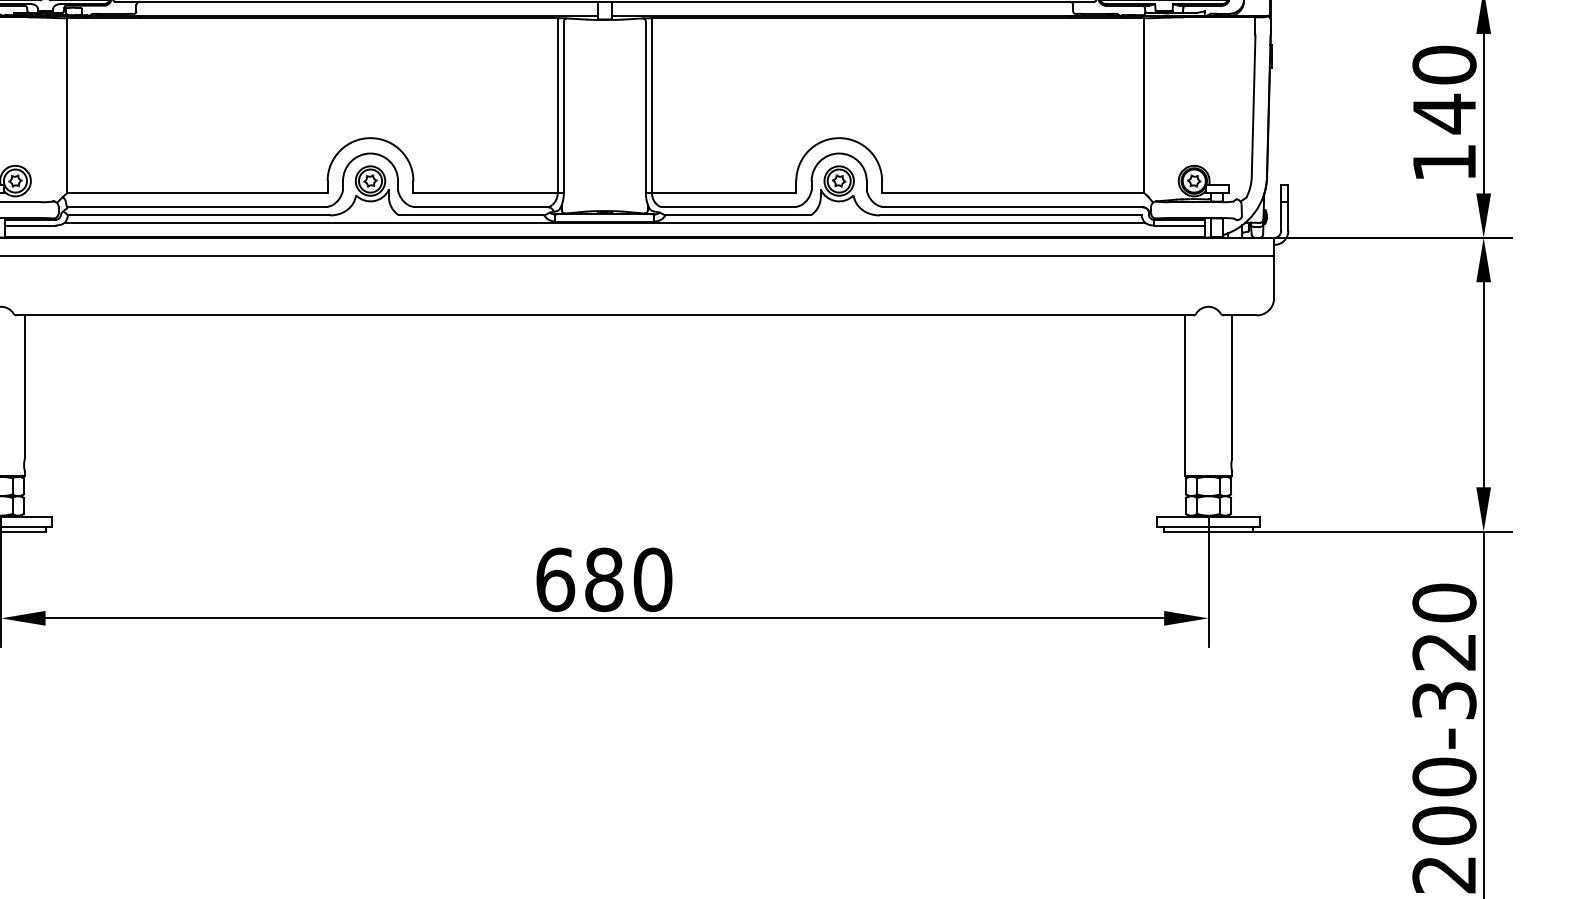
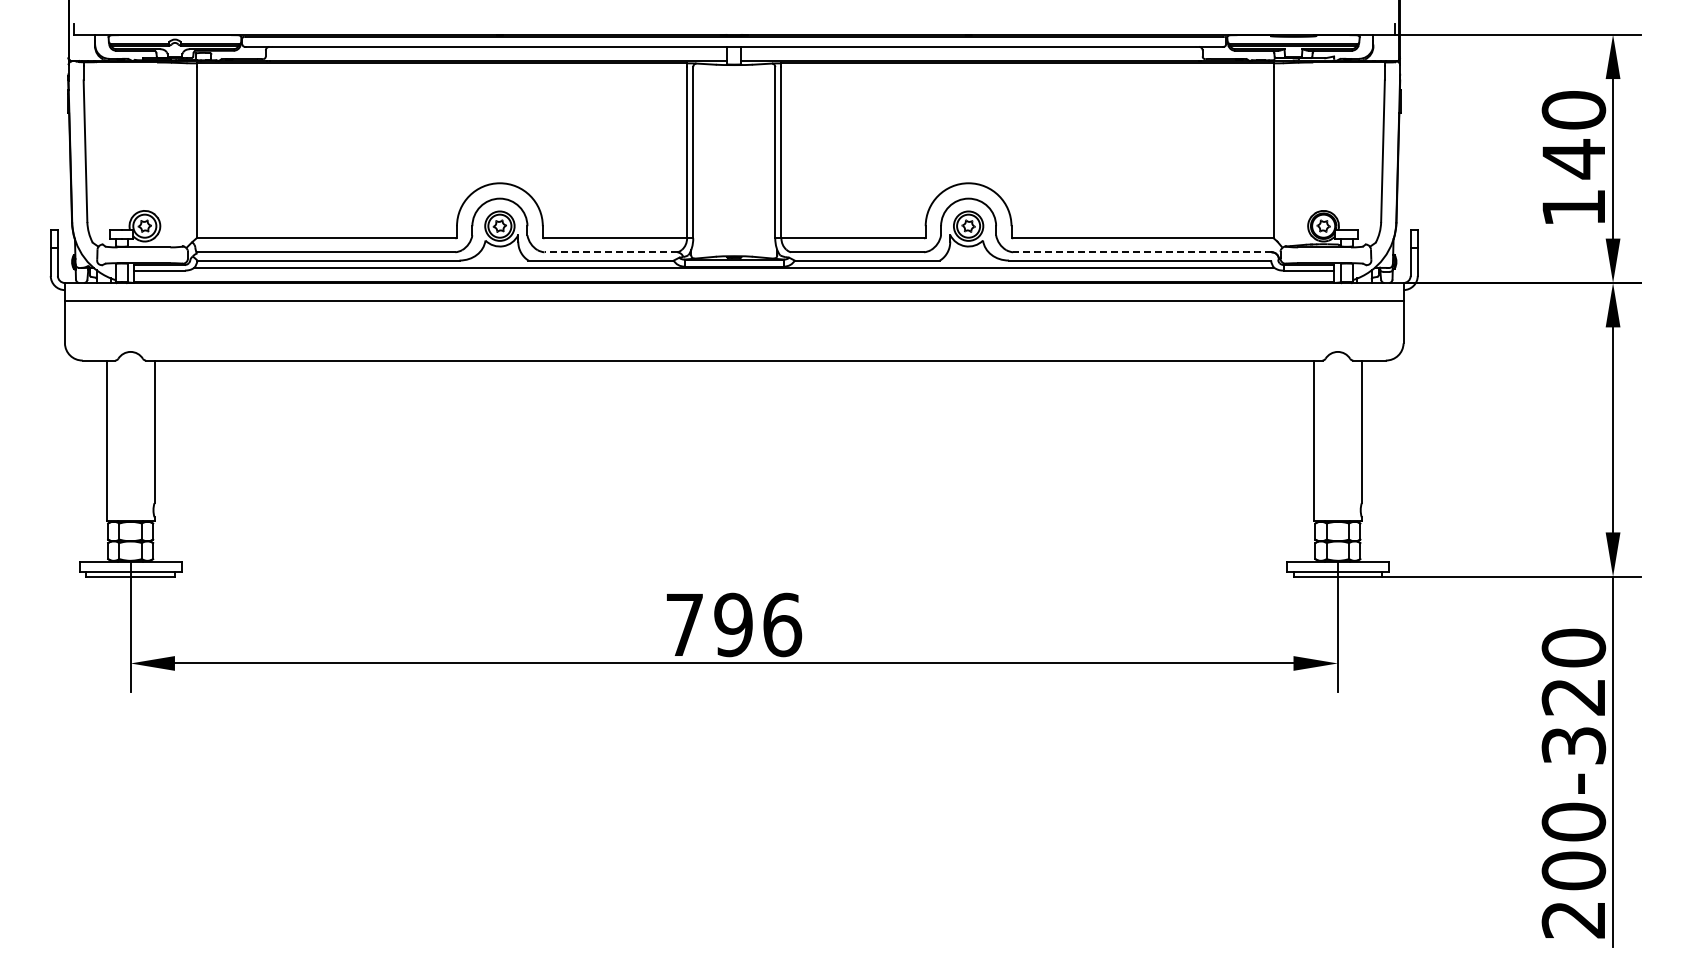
line: (482, 207) -> (611, 252), solid -> dashed
line: (1013, 207) -> (1142, 252), solid -> dashed
text: (605, 579) -> (734, 624), 680 -> 796

